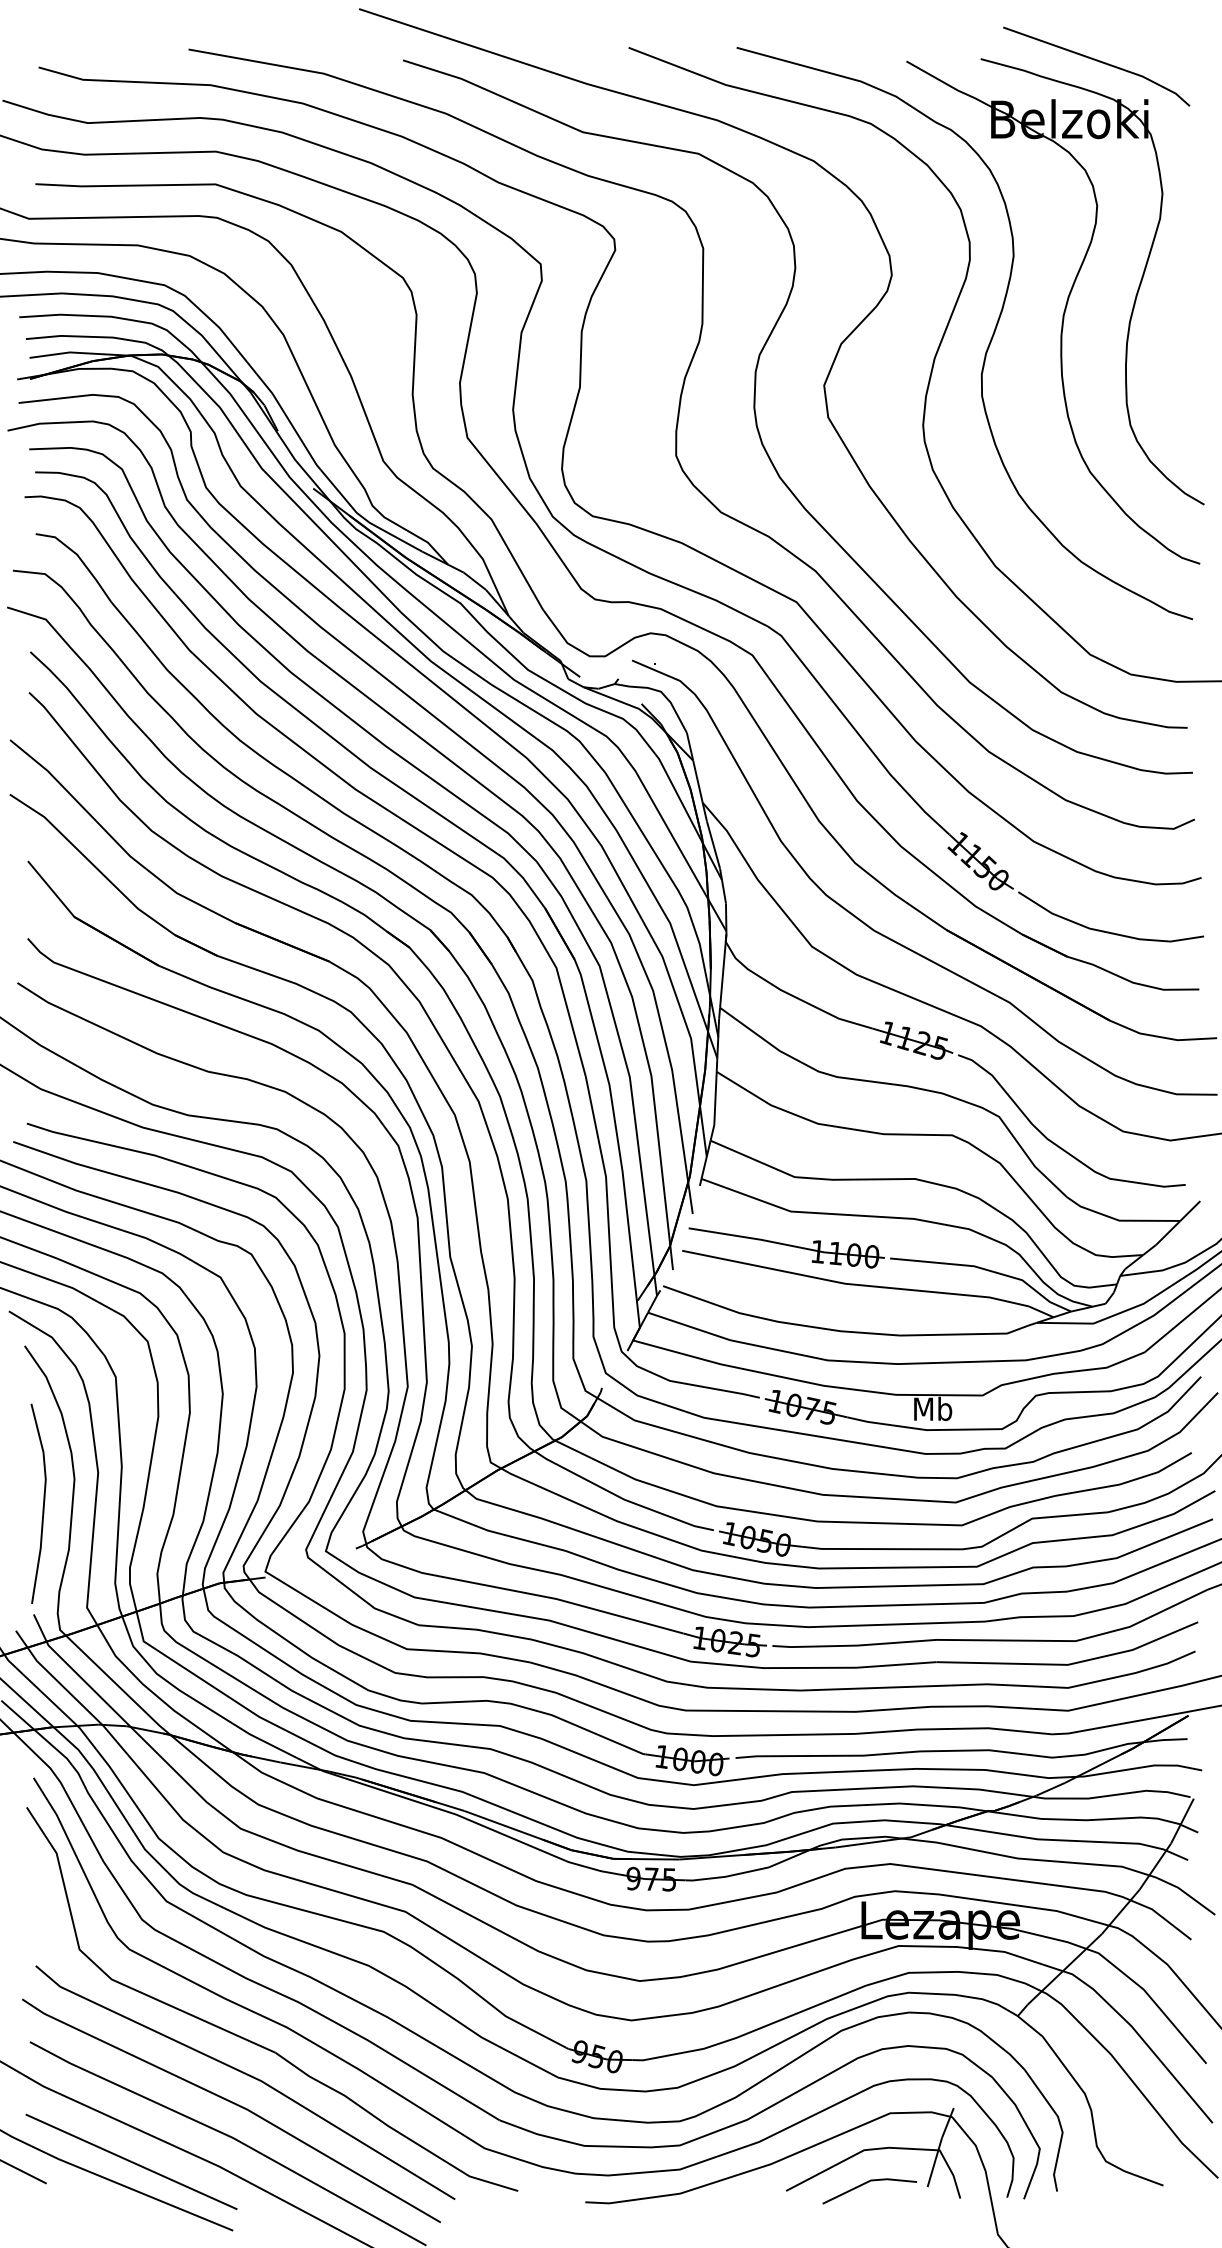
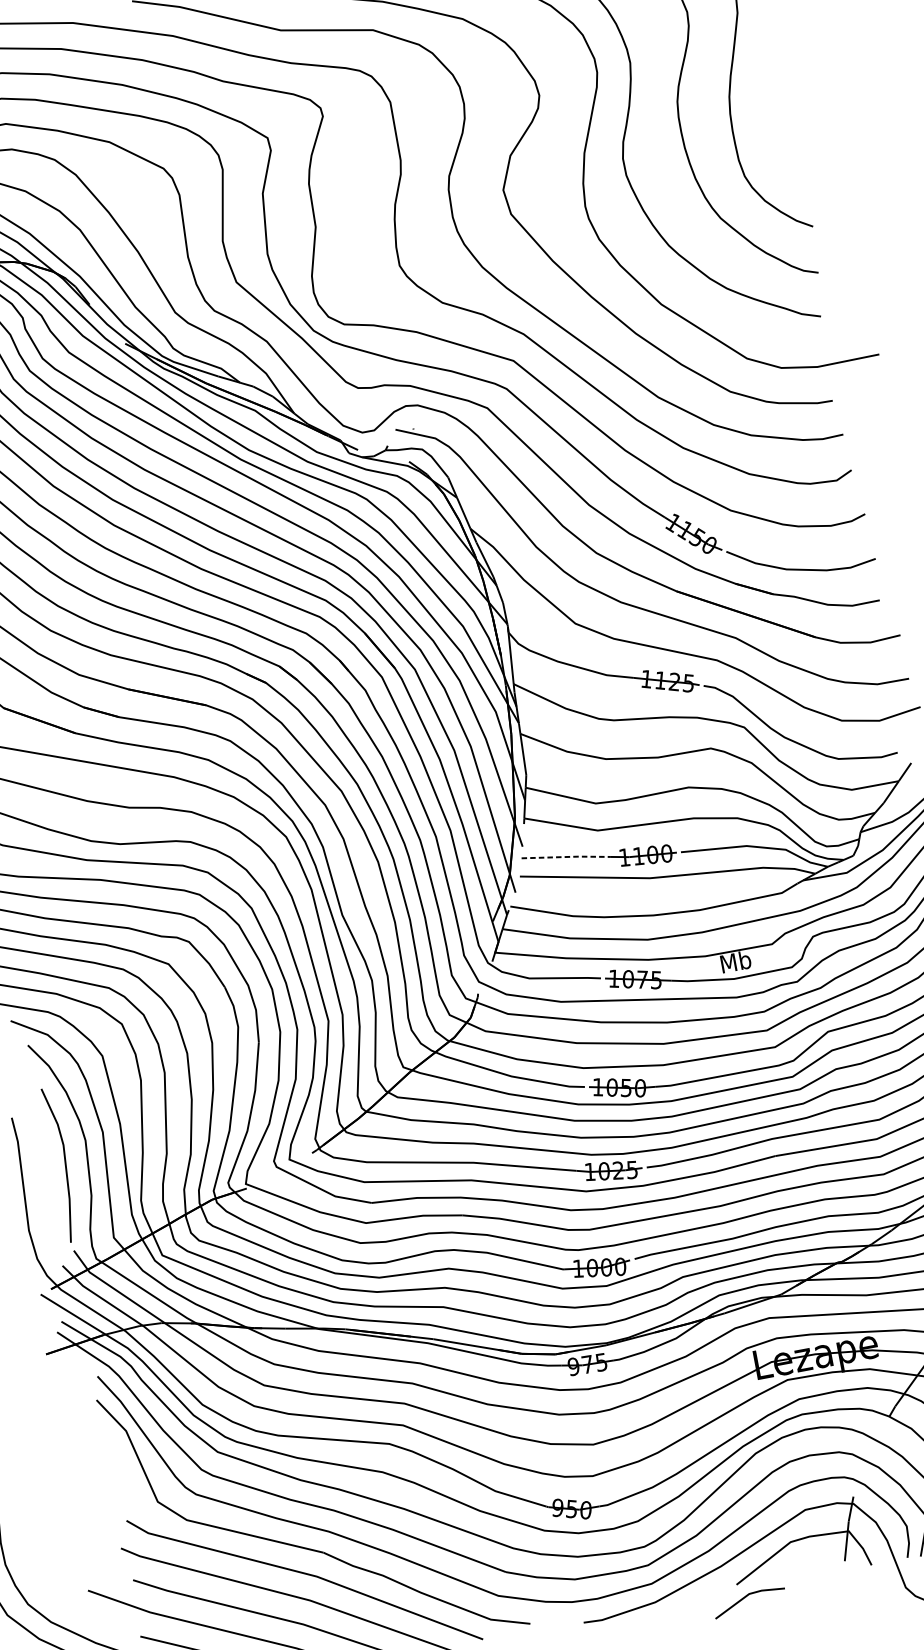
line: (745, 1237) -> (566, 857), solid -> dashed
line: (865, 2184) -> (745, 1597), moved

